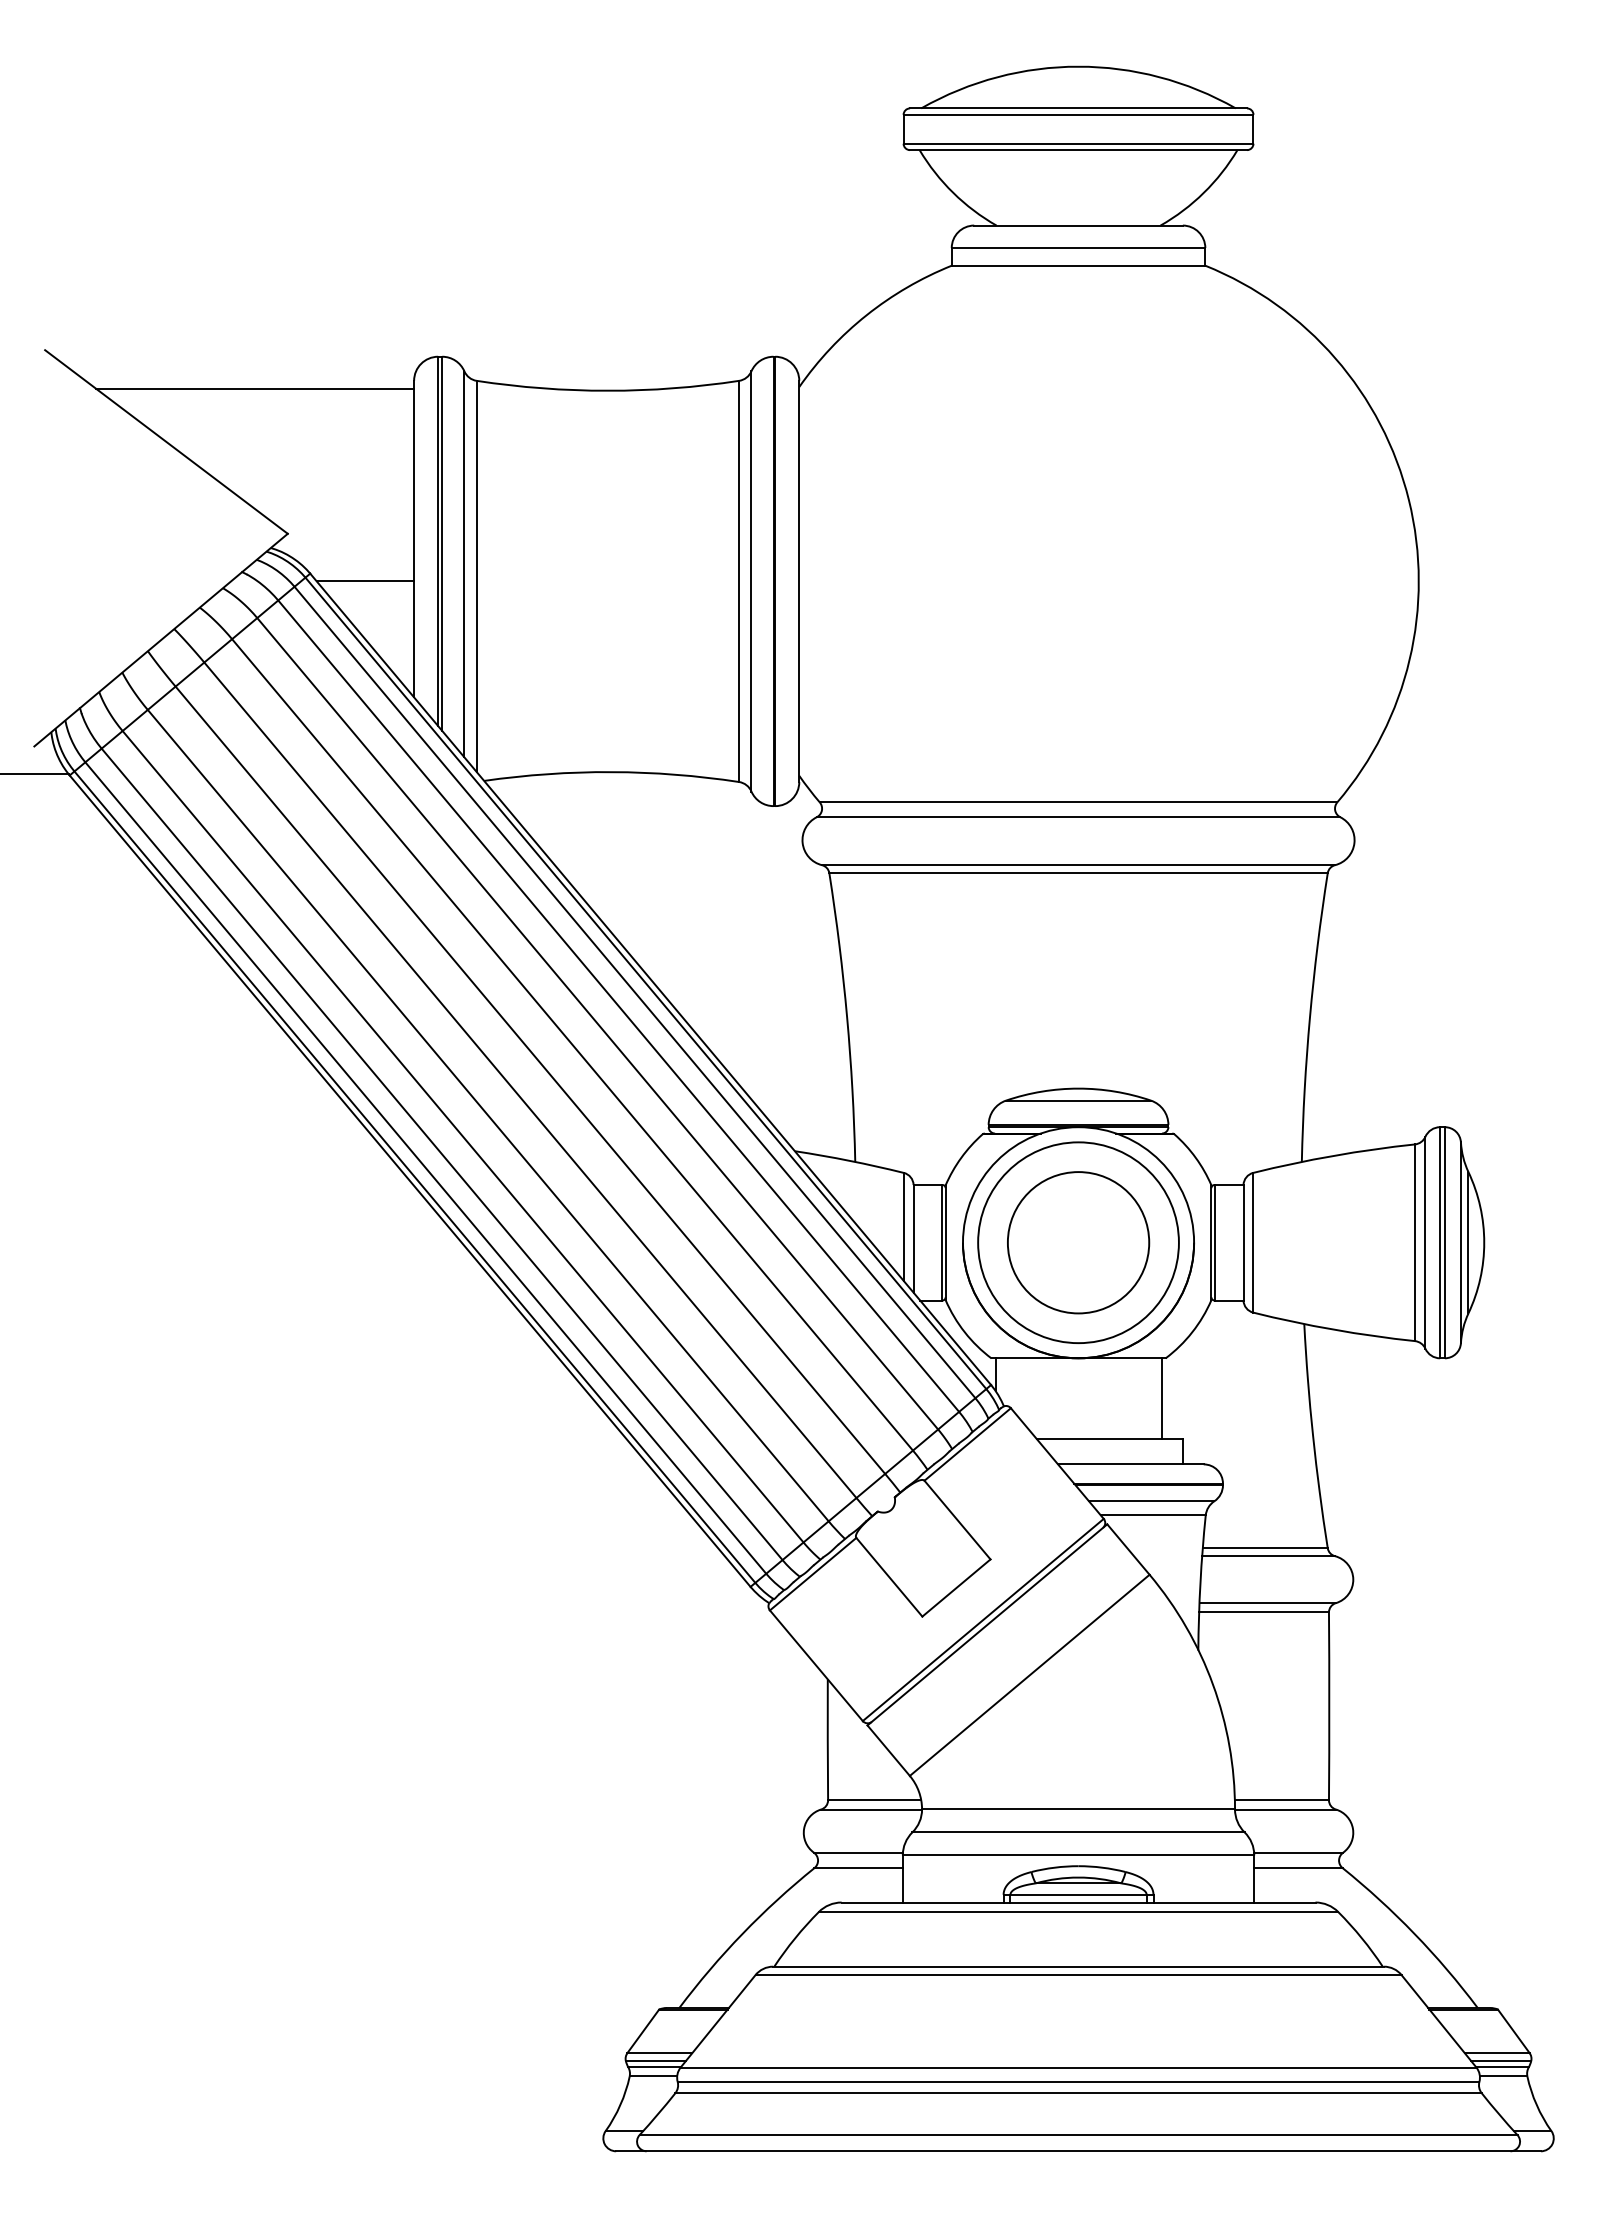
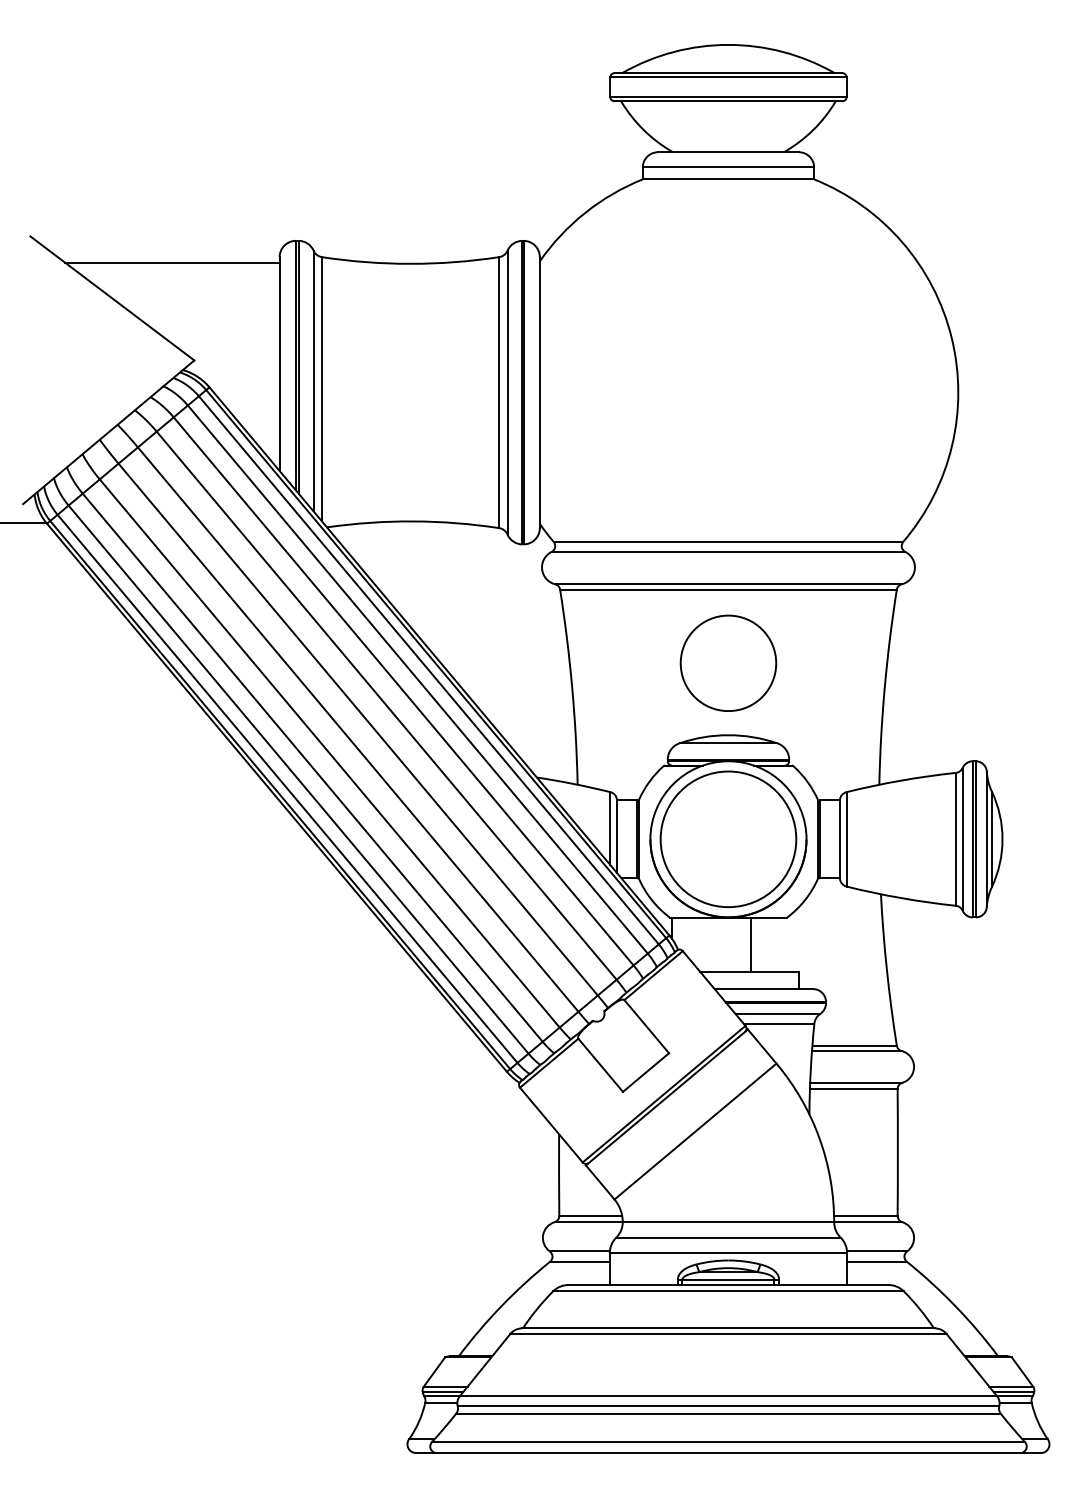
line: (365, 581) -> (246, 392), removed
circle: (1078, 1241) -> (728, 662), moved
line: (1161, 1398) -> (750, 944), moved

